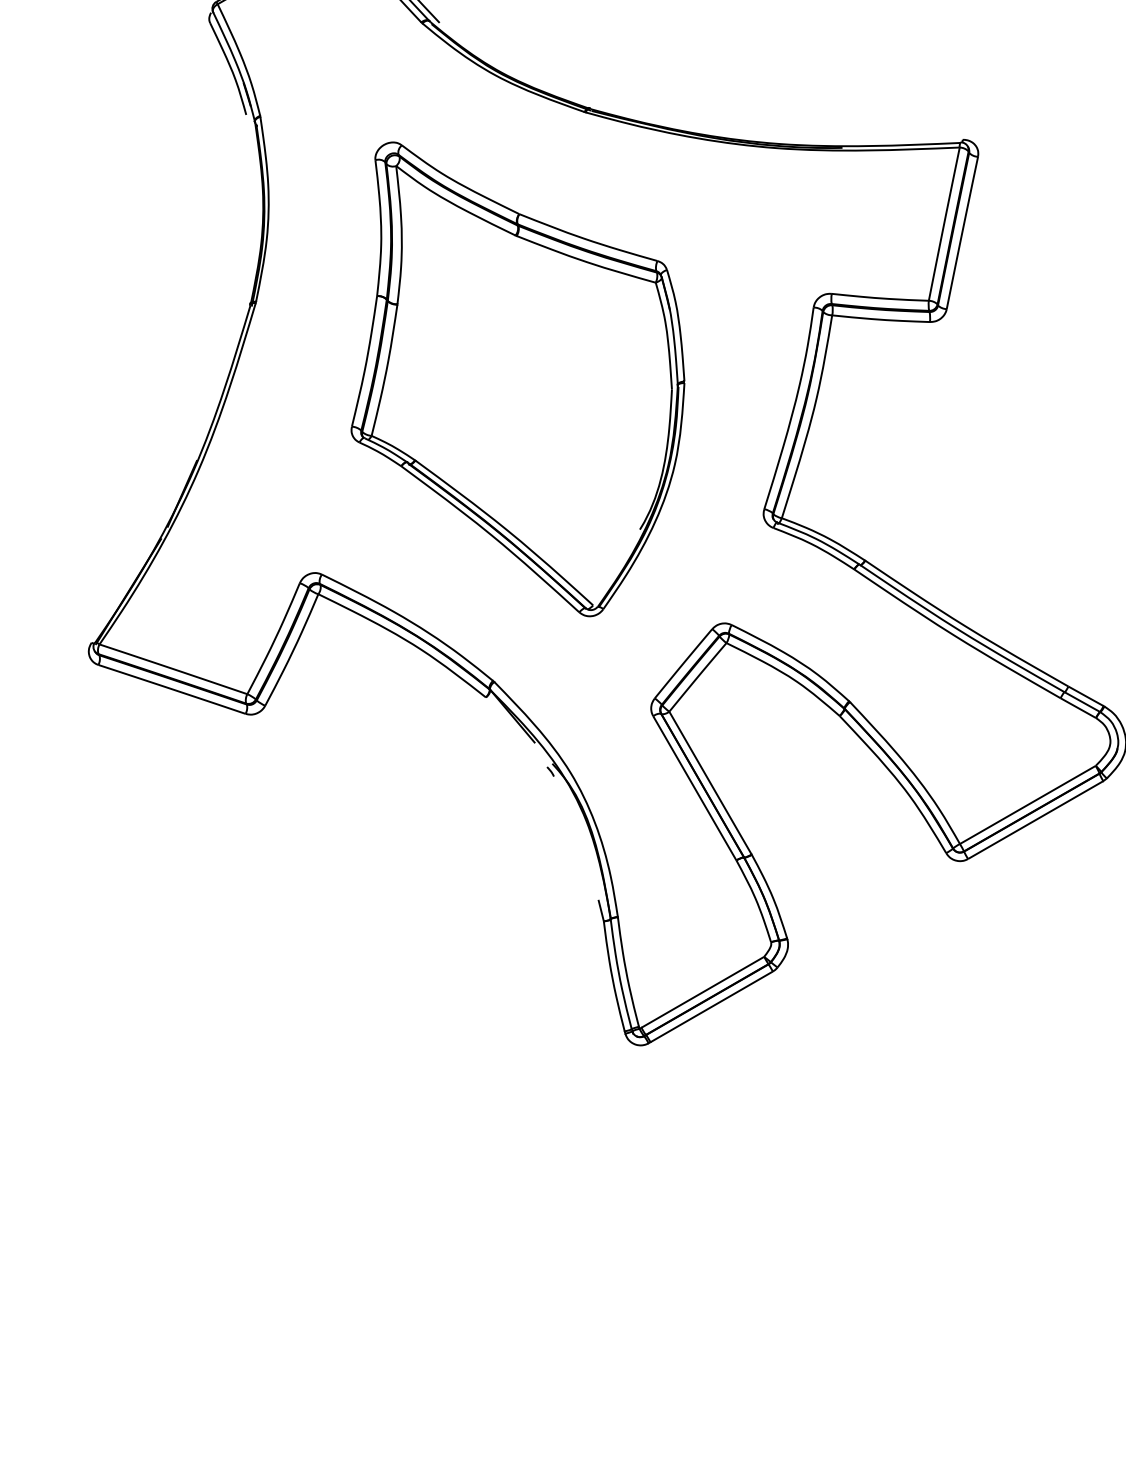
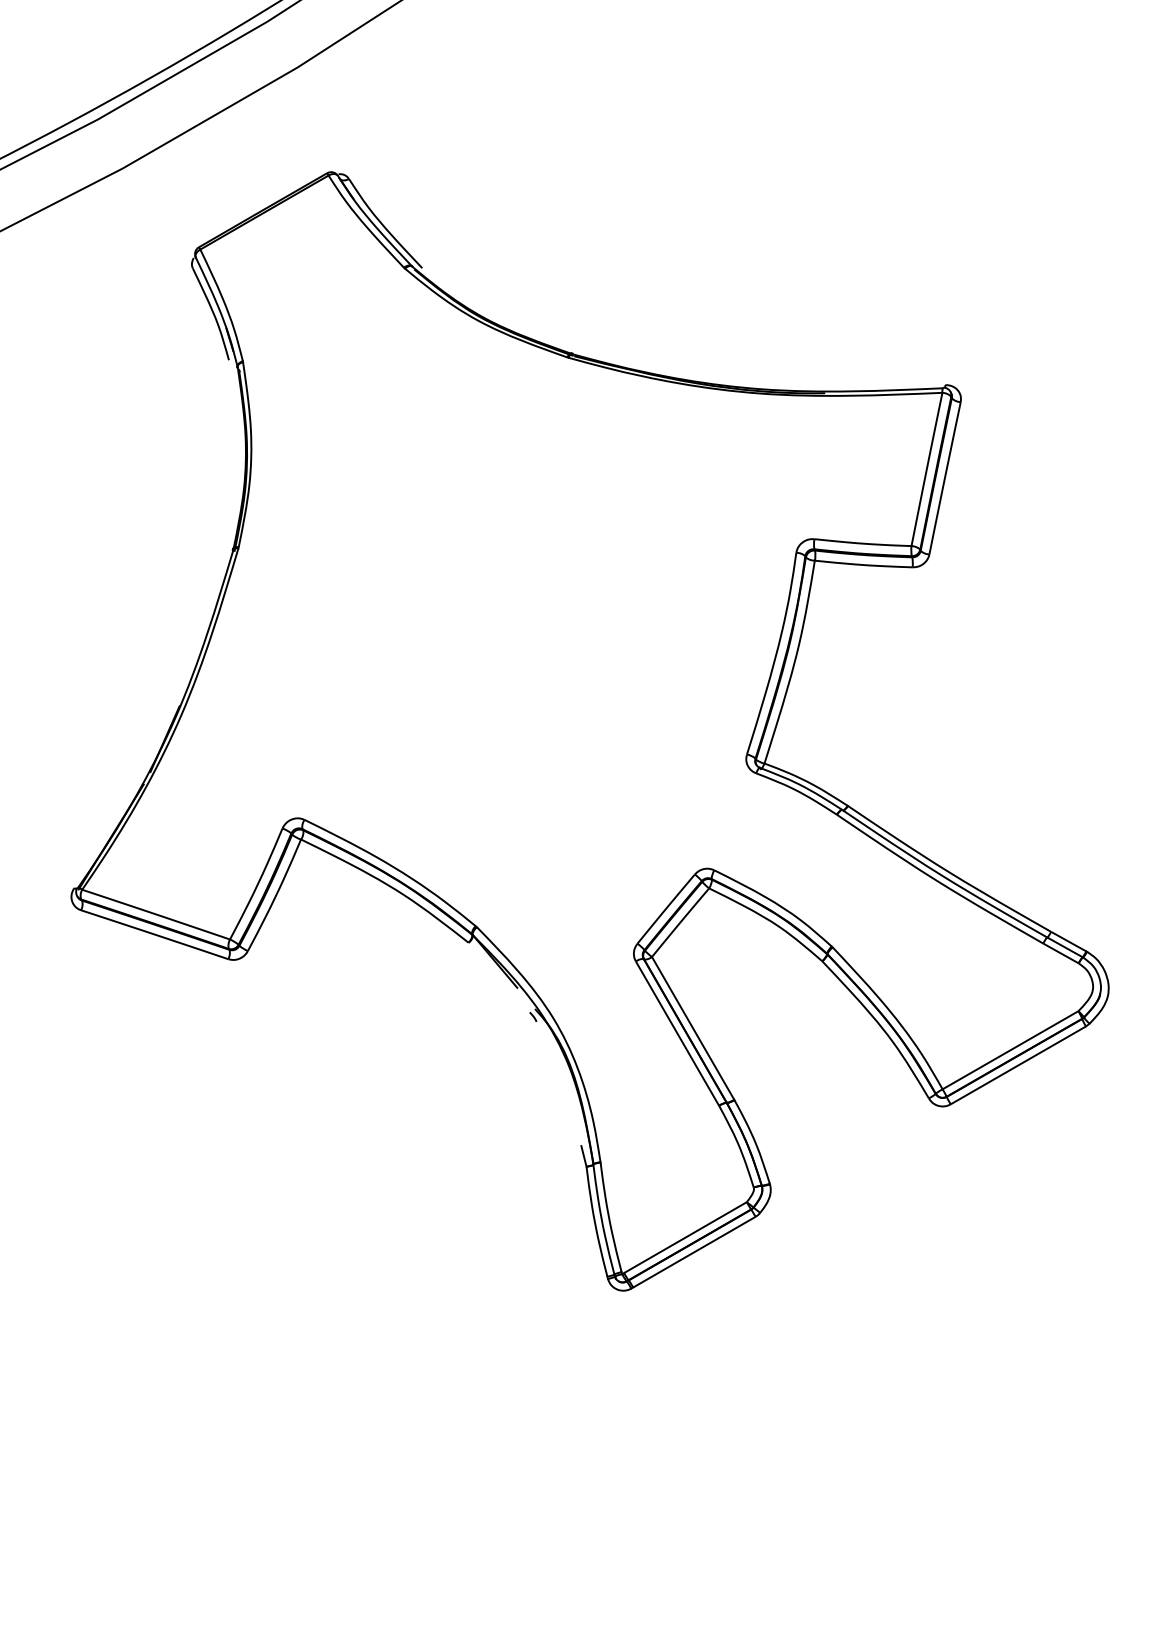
part: (517, 379) -> (500, 624), removed

